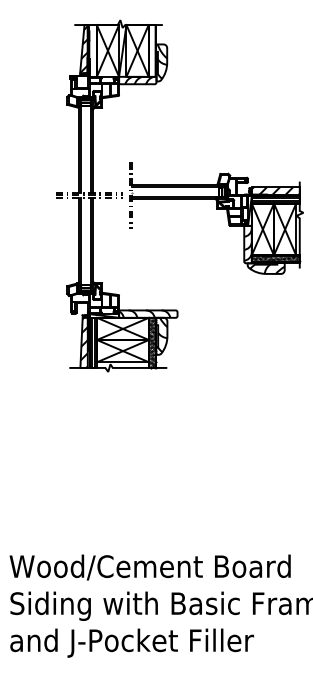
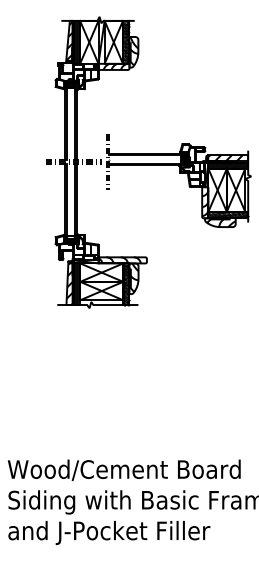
hatch: (92, 49) -> (76, 41), added
hatch: (151, 51) -> (125, 42), added

